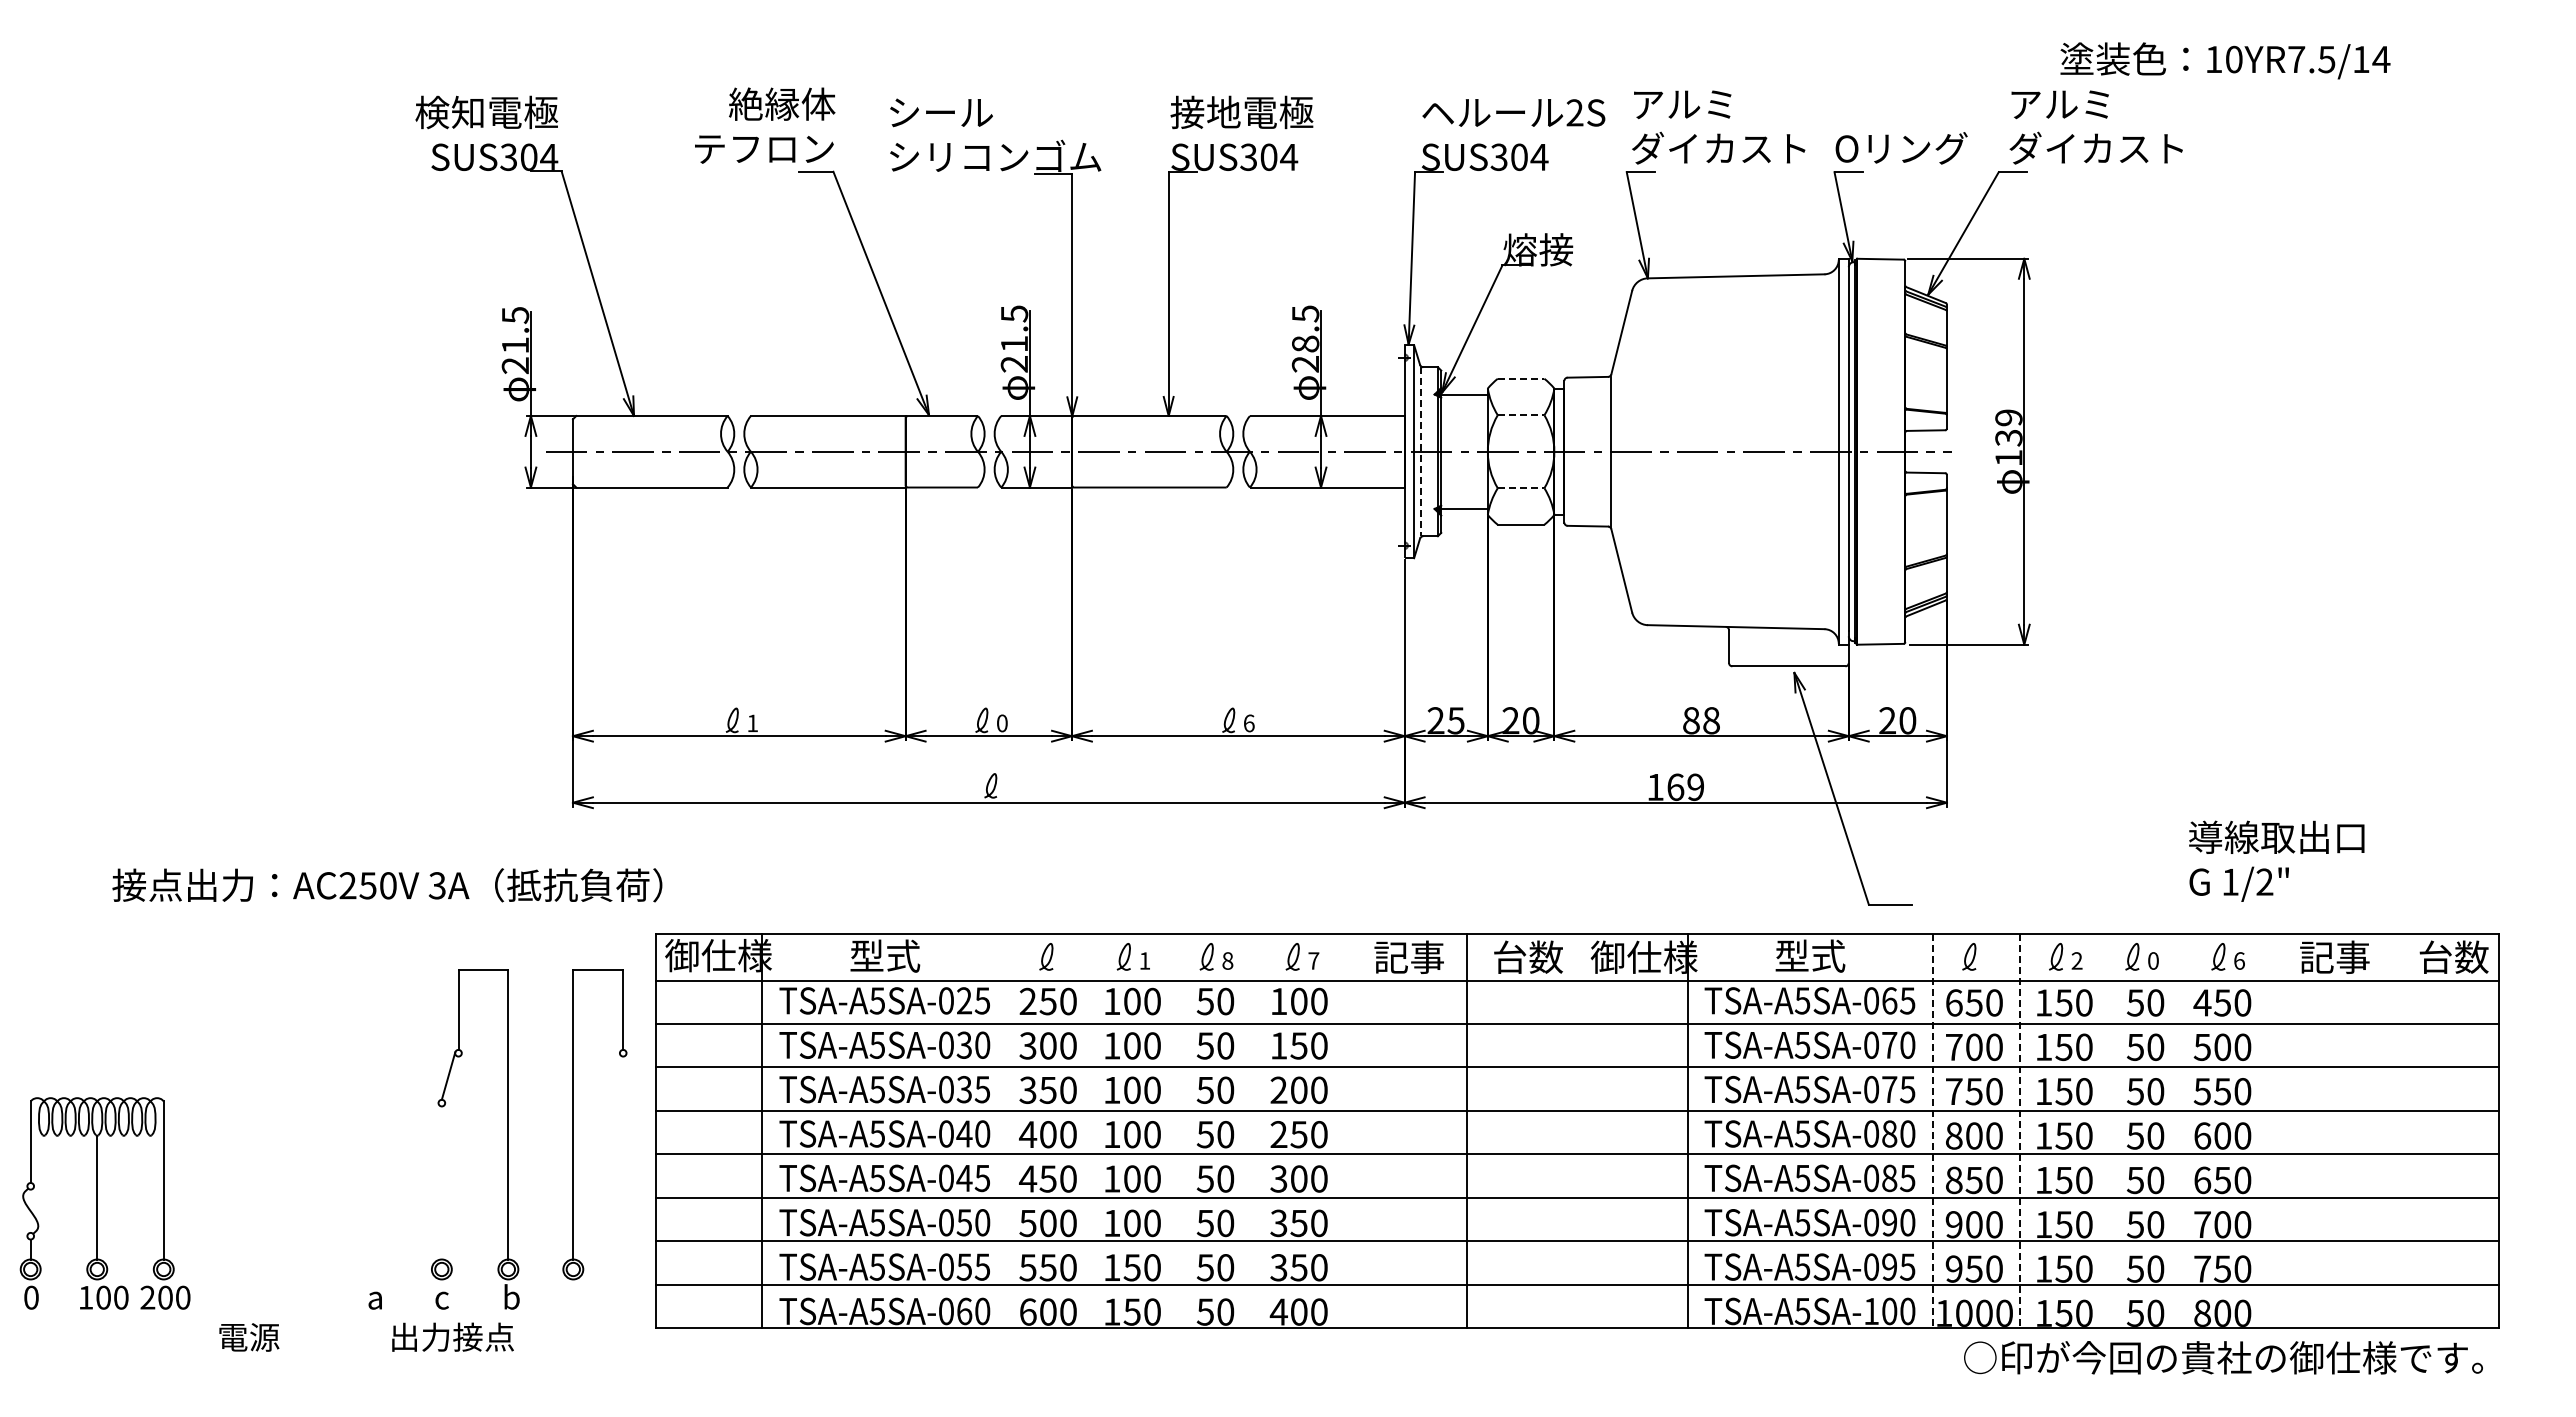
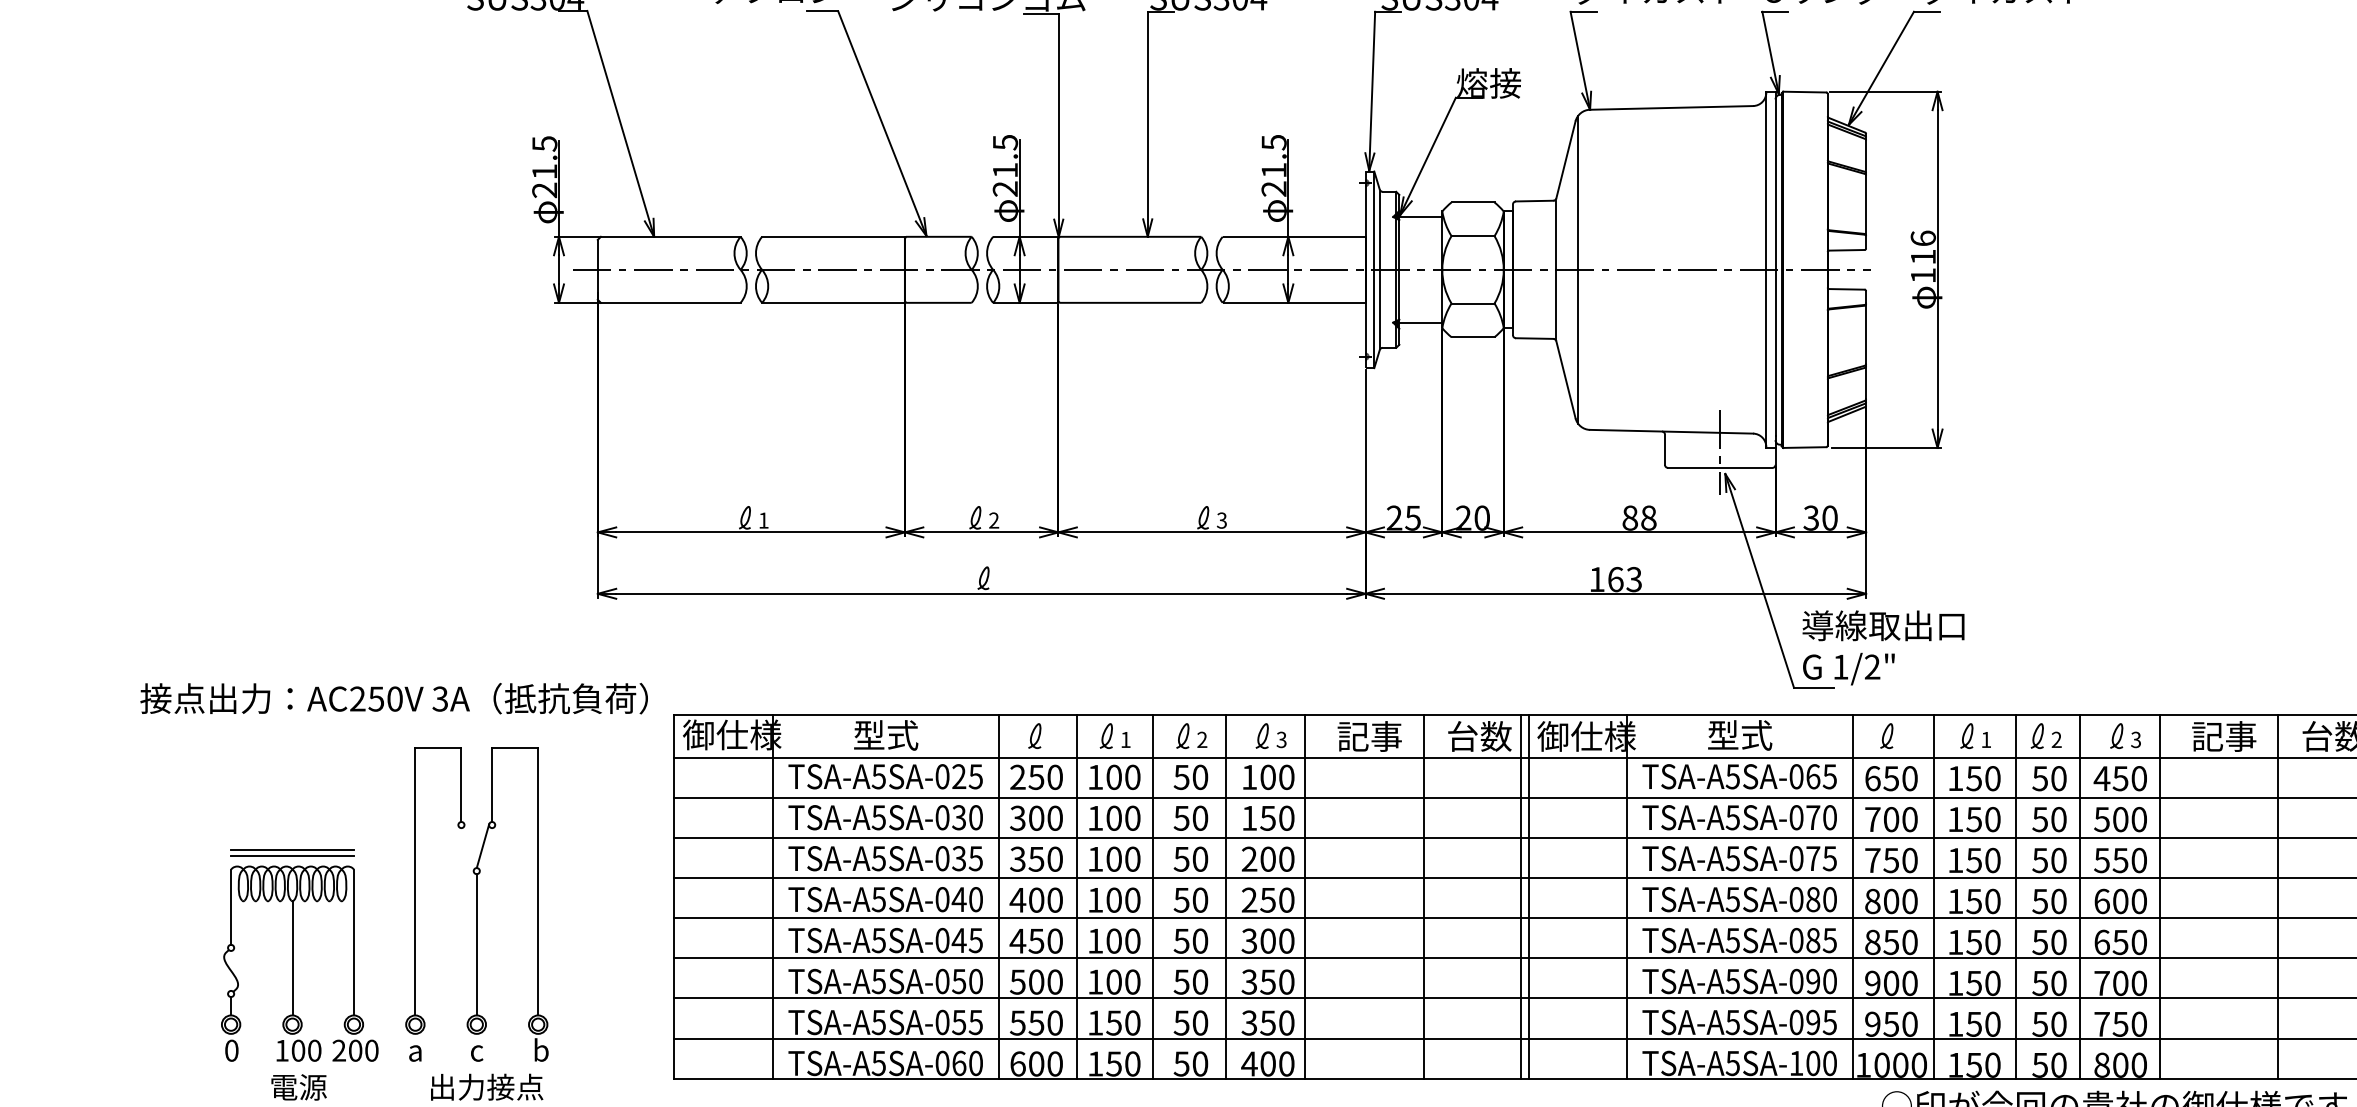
text: (1305, 343) -> (1274, 169), 28.5 -> 21.5
line: (1521, 378) -> (1473, 202), dashed -> solid
line: (1521, 415) -> (1473, 236), dashed -> solid
text: (2008, 427) -> (1922, 247), 139 -> 116
line: (1420, 451) -> (1380, 269), dashed -> solid
line: (1635, 451) -> (1578, 269), added
line: (1521, 488) -> (1473, 303), dashed -> solid
line: (1788, 649) -> (1719, 452), added
text: (1887, 720) -> (1811, 517), 20 -> 30
text: (1001, 723) -> (993, 520), 0 -> 2
text: (1248, 723) -> (1221, 520), 6 -> 3
text: (1695, 786) -> (1634, 578), 169 -> 163
text: (2276, 860) -> (1883, 647), moved
text: (387, 885) -> (394, 698), moved
text: (1227, 960) -> (1202, 739), 8 -> 2
text: (1313, 960) -> (1281, 739), 7 -> 3
text: (2076, 960) -> (1985, 739), 2 -> 1
text: (2153, 960) -> (2056, 739), 0 -> 2
text: (2238, 960) -> (2135, 739), 6 -> 3
line: (241, 1079) -> (291, 849), added
line: (241, 1086) -> (291, 855), added
part: (573, 1124) -> (415, 890), moved
line: (1007, 1130) -> (998, 896), added
line: (1091, 1130) -> (1076, 896), added
line: (1174, 1130) -> (1153, 896), added
line: (1253, 1130) -> (1226, 896), added
line: (1339, 1130) -> (1305, 896), added
line: (1573, 1130) -> (1521, 896), added
line: (1581, 1130) -> (1528, 896), added
line: (2109, 1130) -> (2016, 896), added
line: (2178, 1130) -> (2079, 896), added
line: (2264, 1130) -> (2159, 896), added
line: (2393, 1130) -> (2278, 896), added
line: (1932, 1131) -> (1852, 897), dashed -> solid
line: (2020, 1131) -> (1934, 897), dashed -> solid
line: (441, 1182) -> (476, 944), added
part: (97, 1203) -> (292, 963), moved

